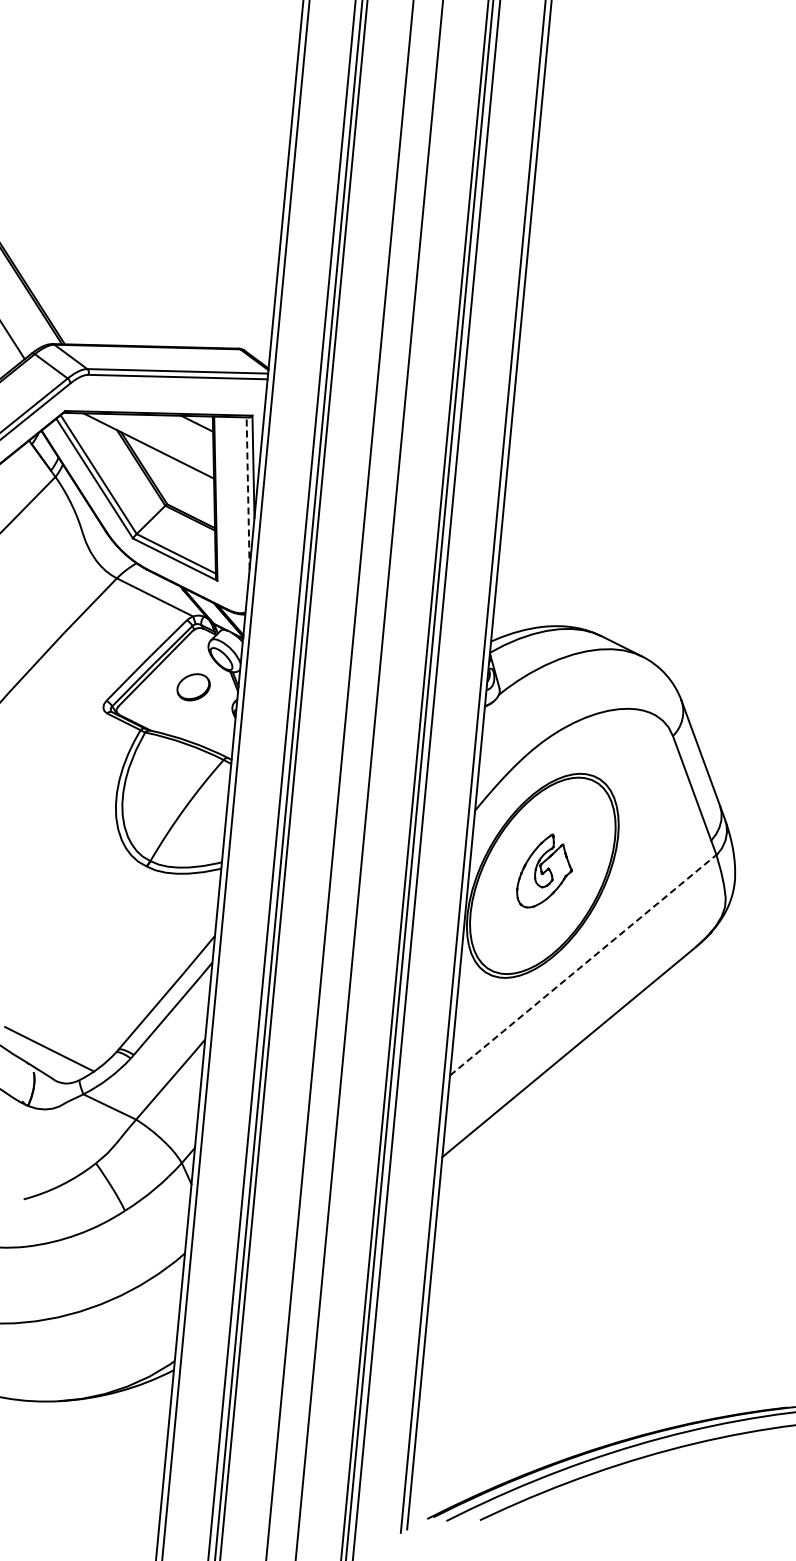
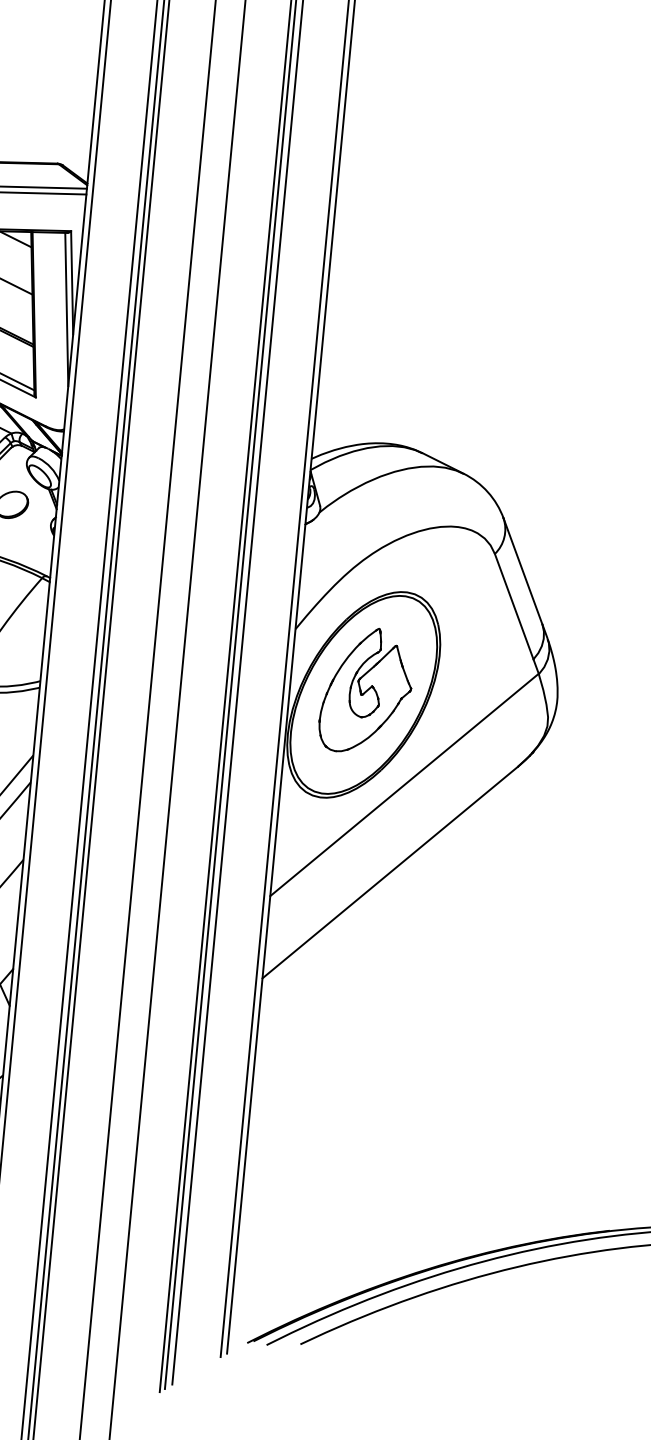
line: (248, 492) -> (67, 308), dashed -> solid
part: (544, 870) -> (365, 689), size x1.67
line: (583, 965) -> (404, 785), dashed -> solid

